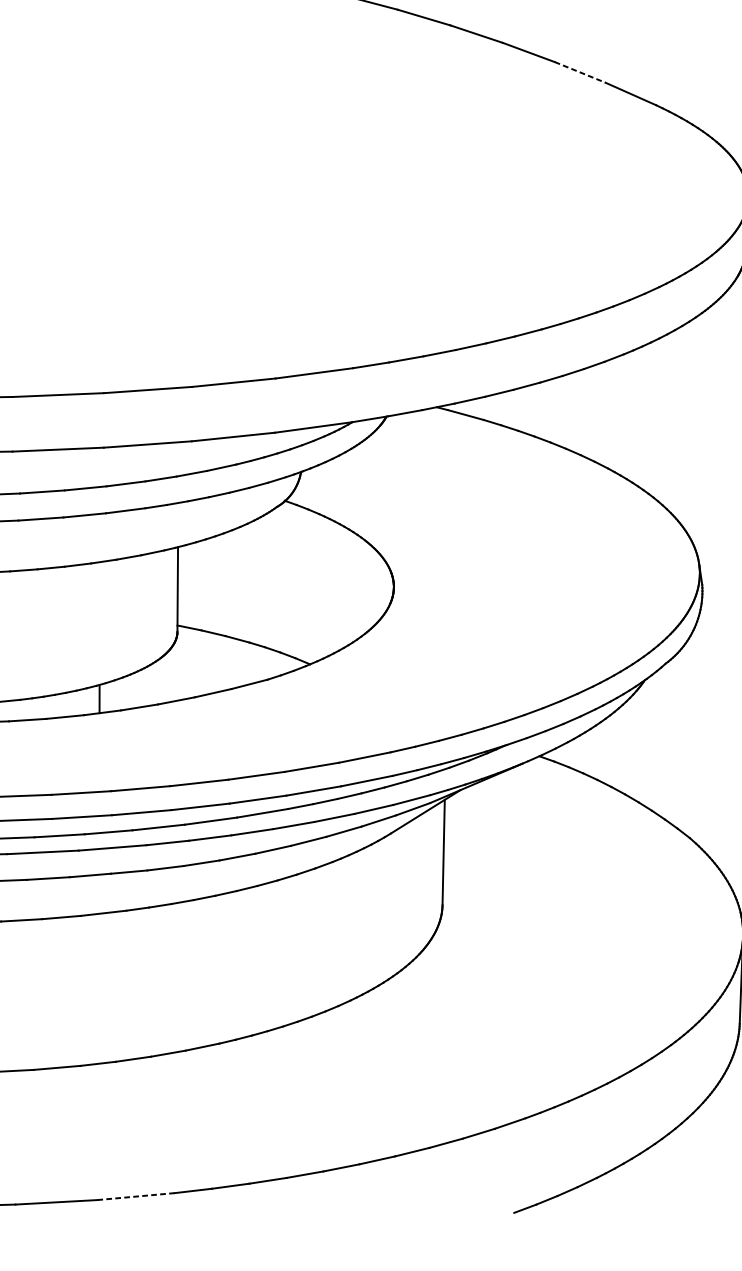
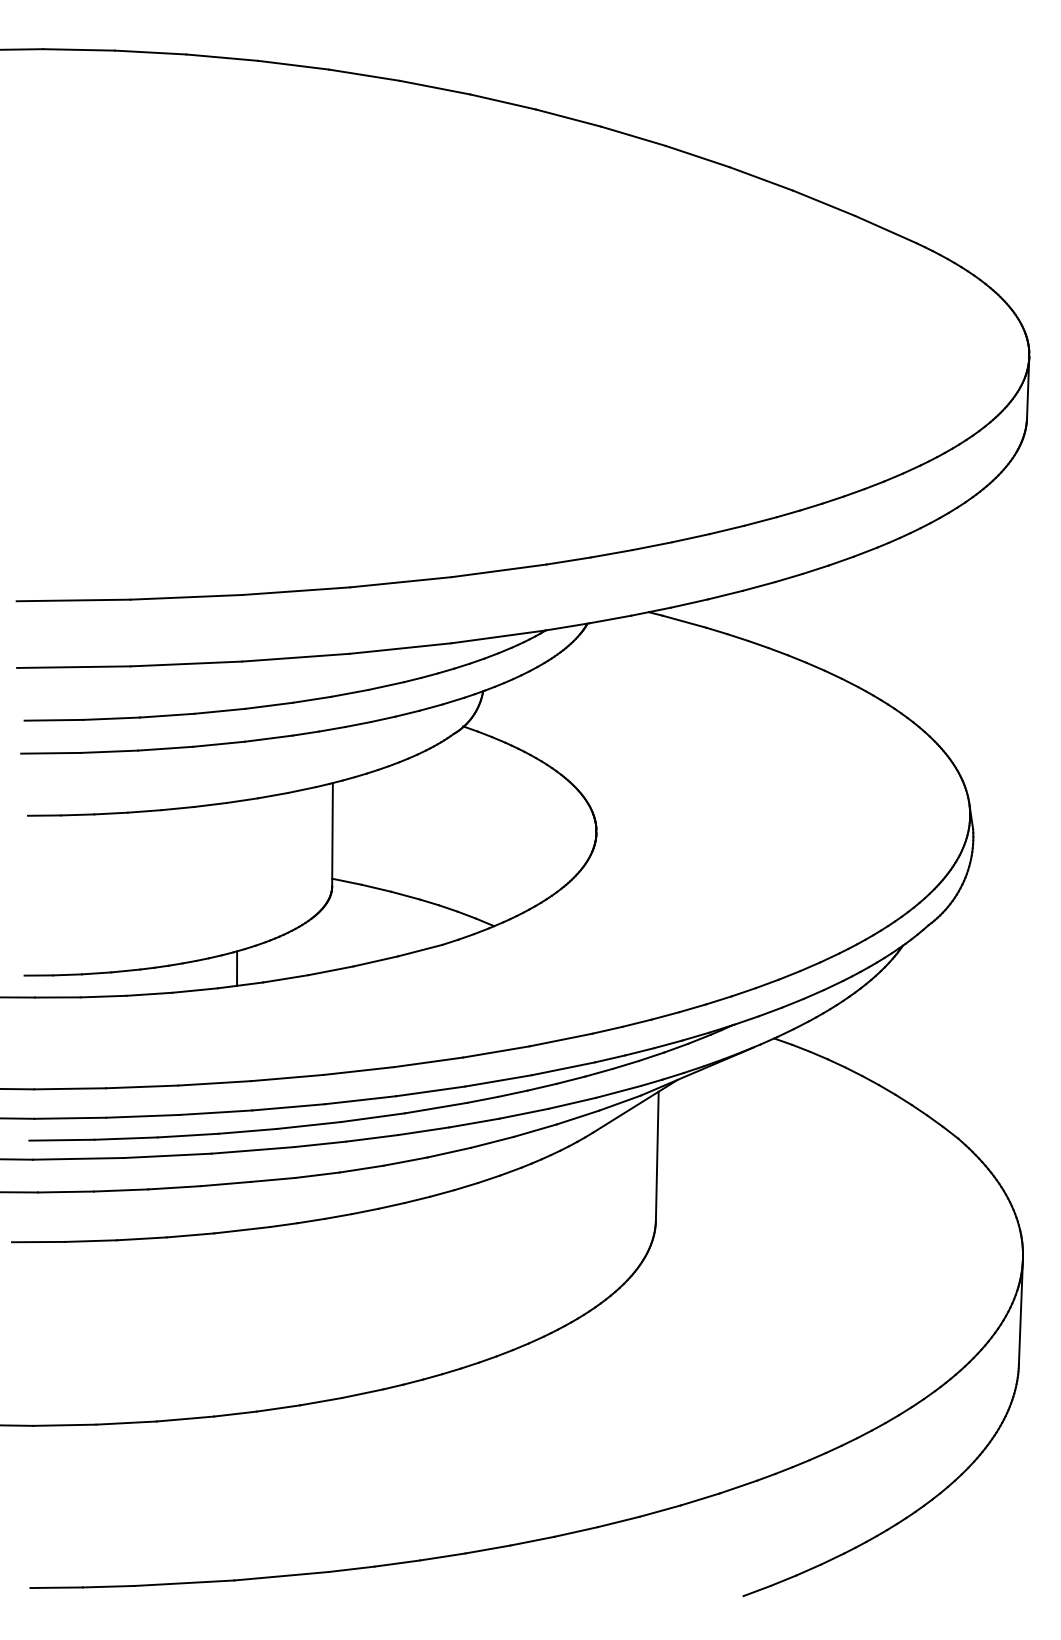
line: (580, 72) -> (824, 203), dashed -> solid
line: (136, 1196) -> (282, 1576), dashed -> solid

